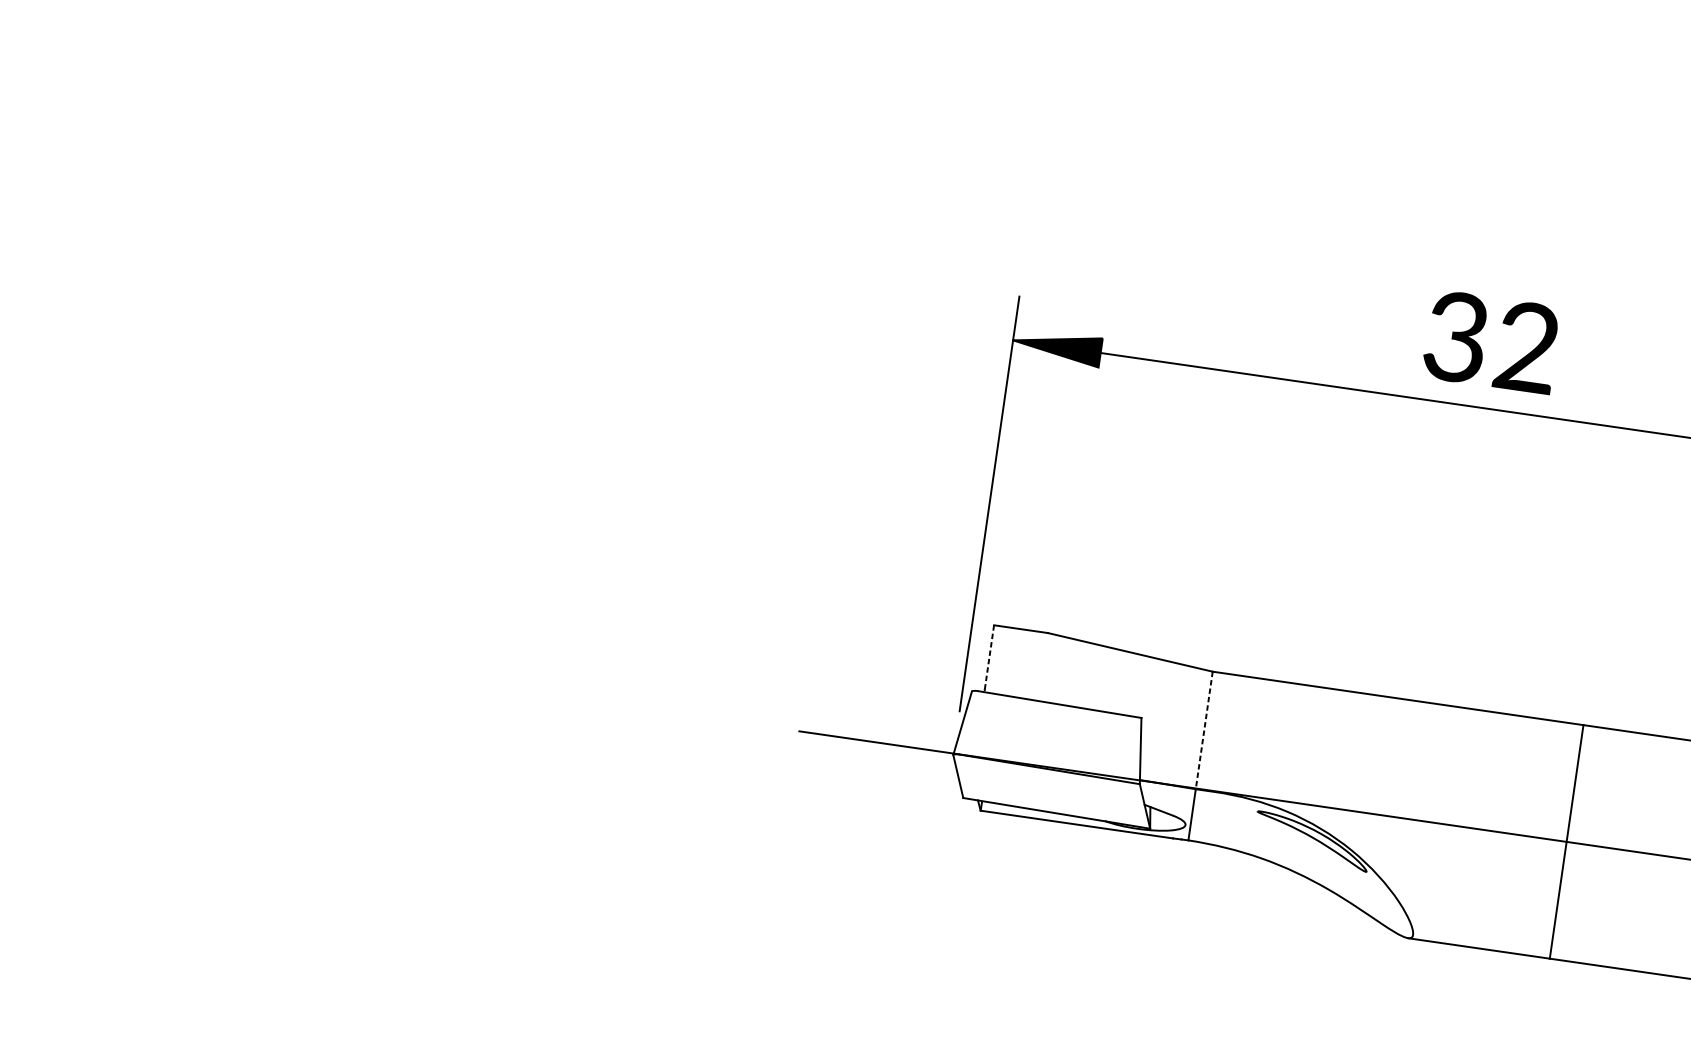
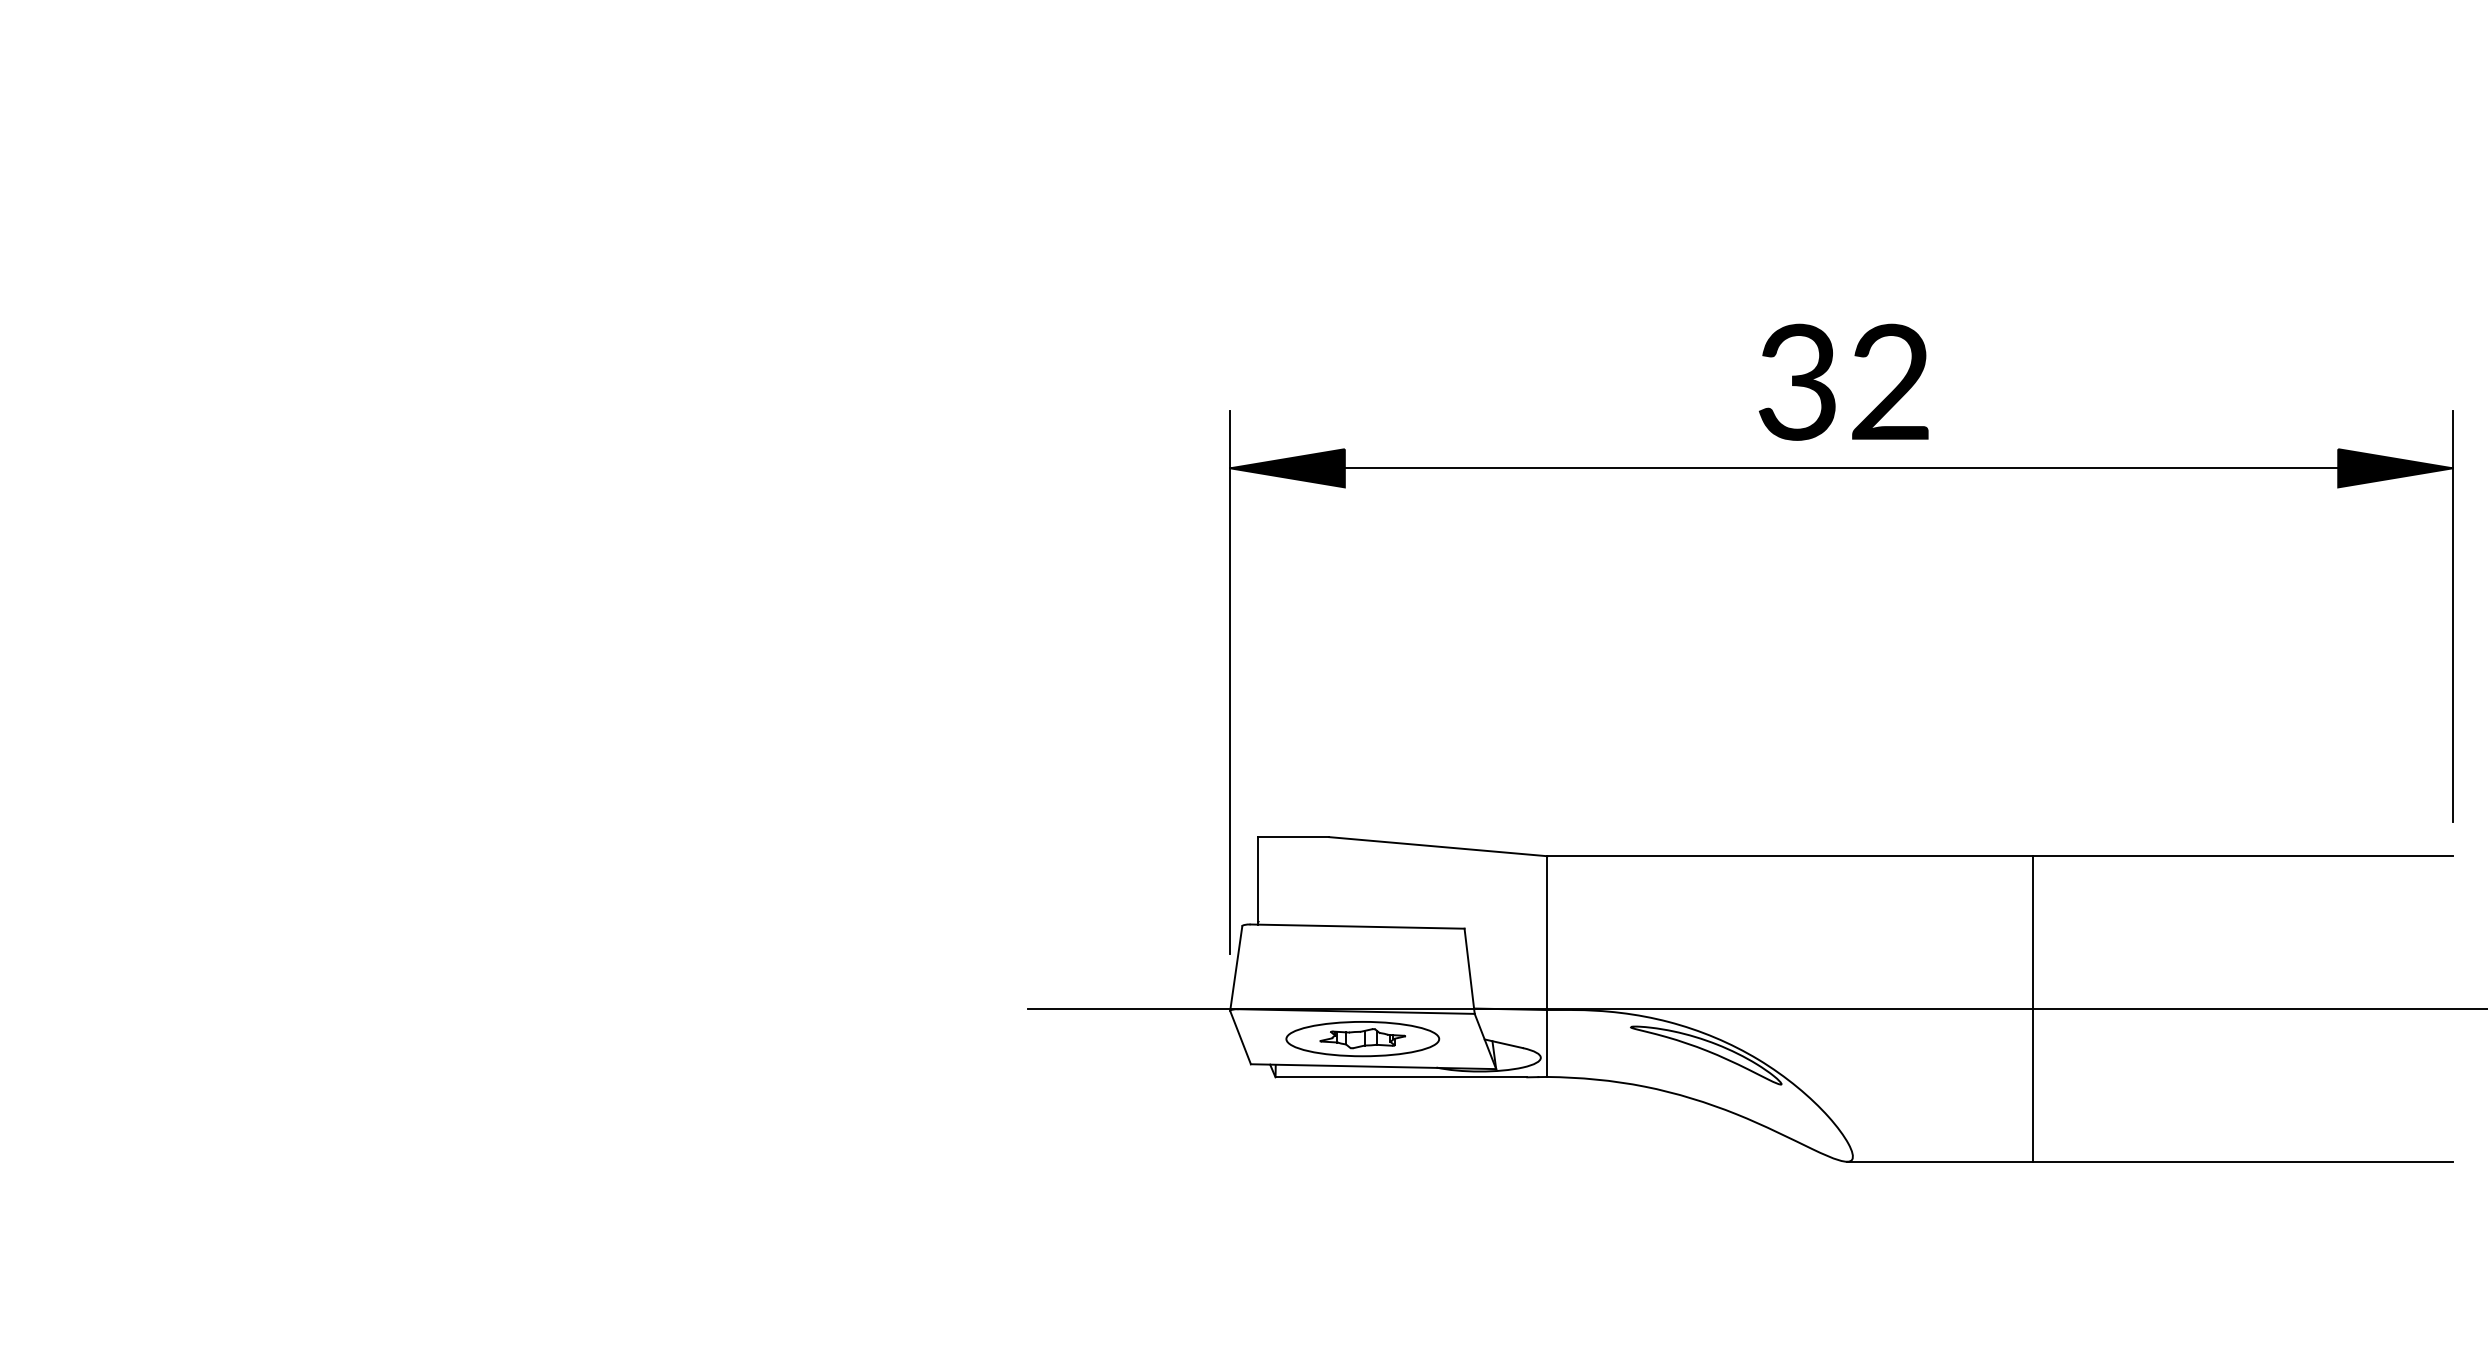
line: (989, 658) -> (1258, 880), dashed -> solid
line: (1204, 730) -> (1547, 933), dashed -> solid
part: (1051, 791) -> (1362, 1039), added

